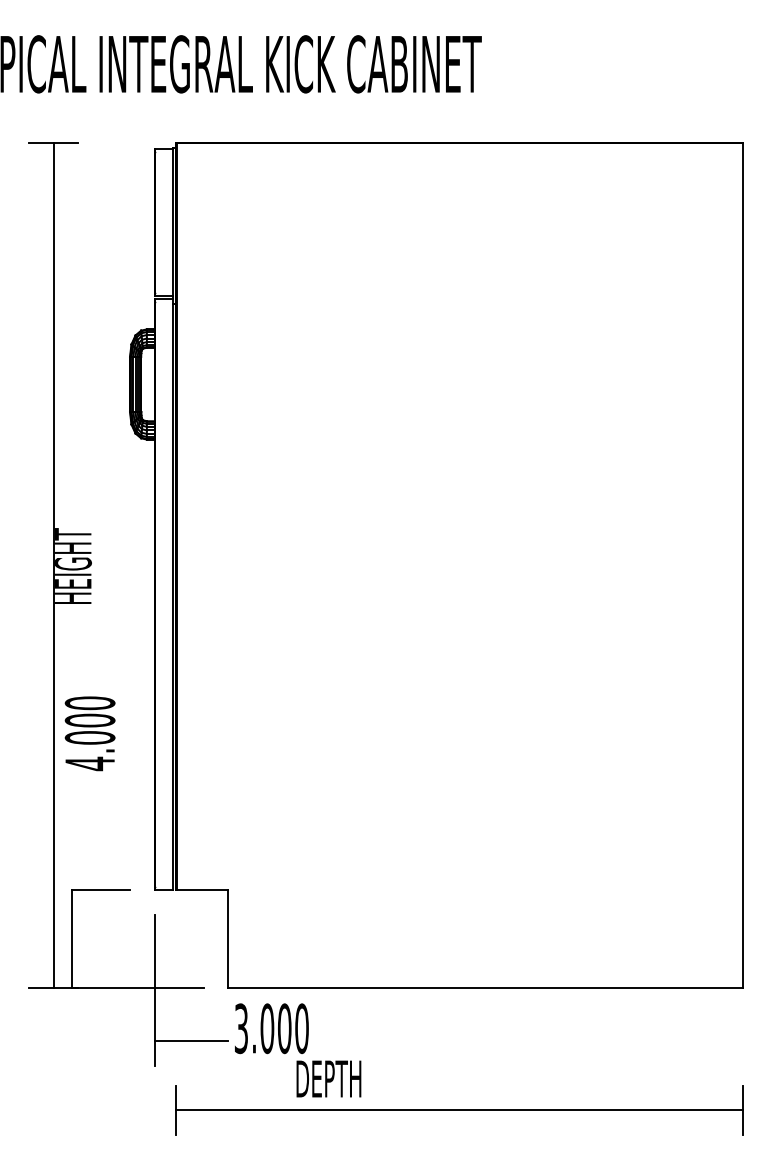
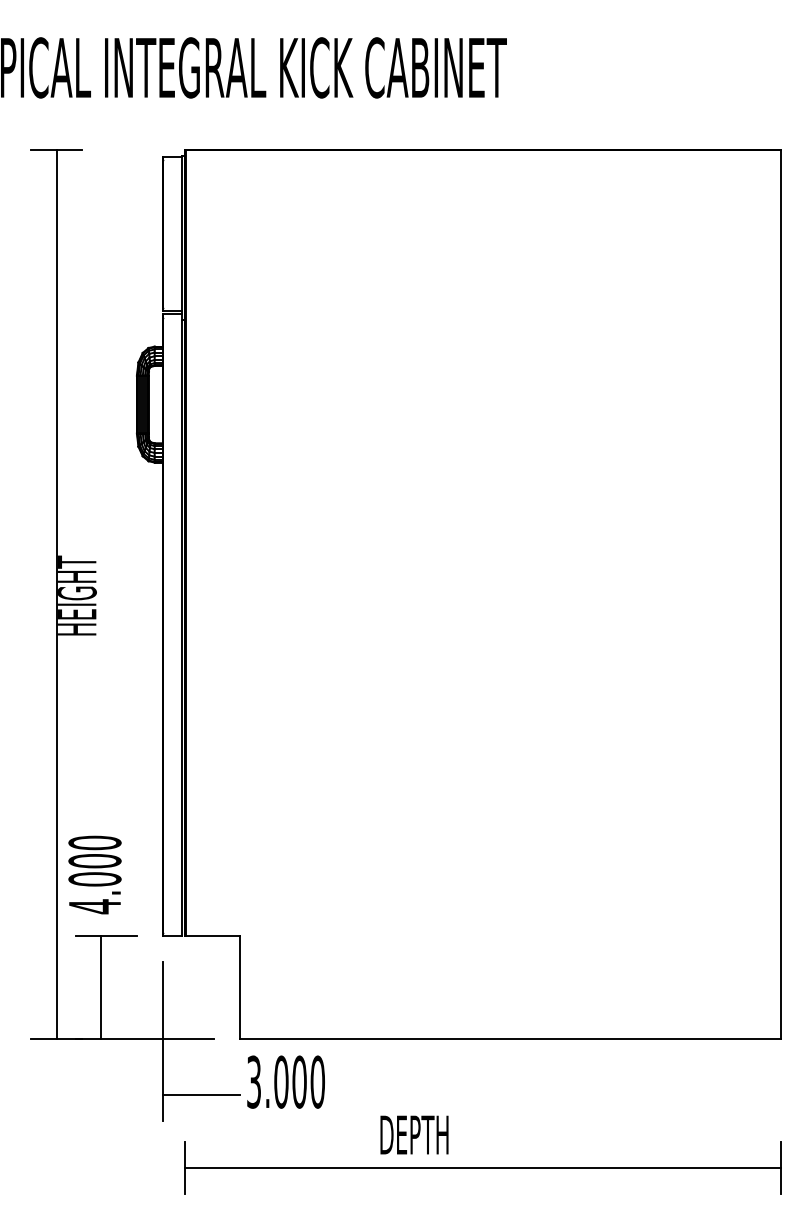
text: (89, 733) -> (94, 874), moved
line: (72, 938) -> (101, 987), moved
text: (328, 1078) -> (414, 1134), moved

